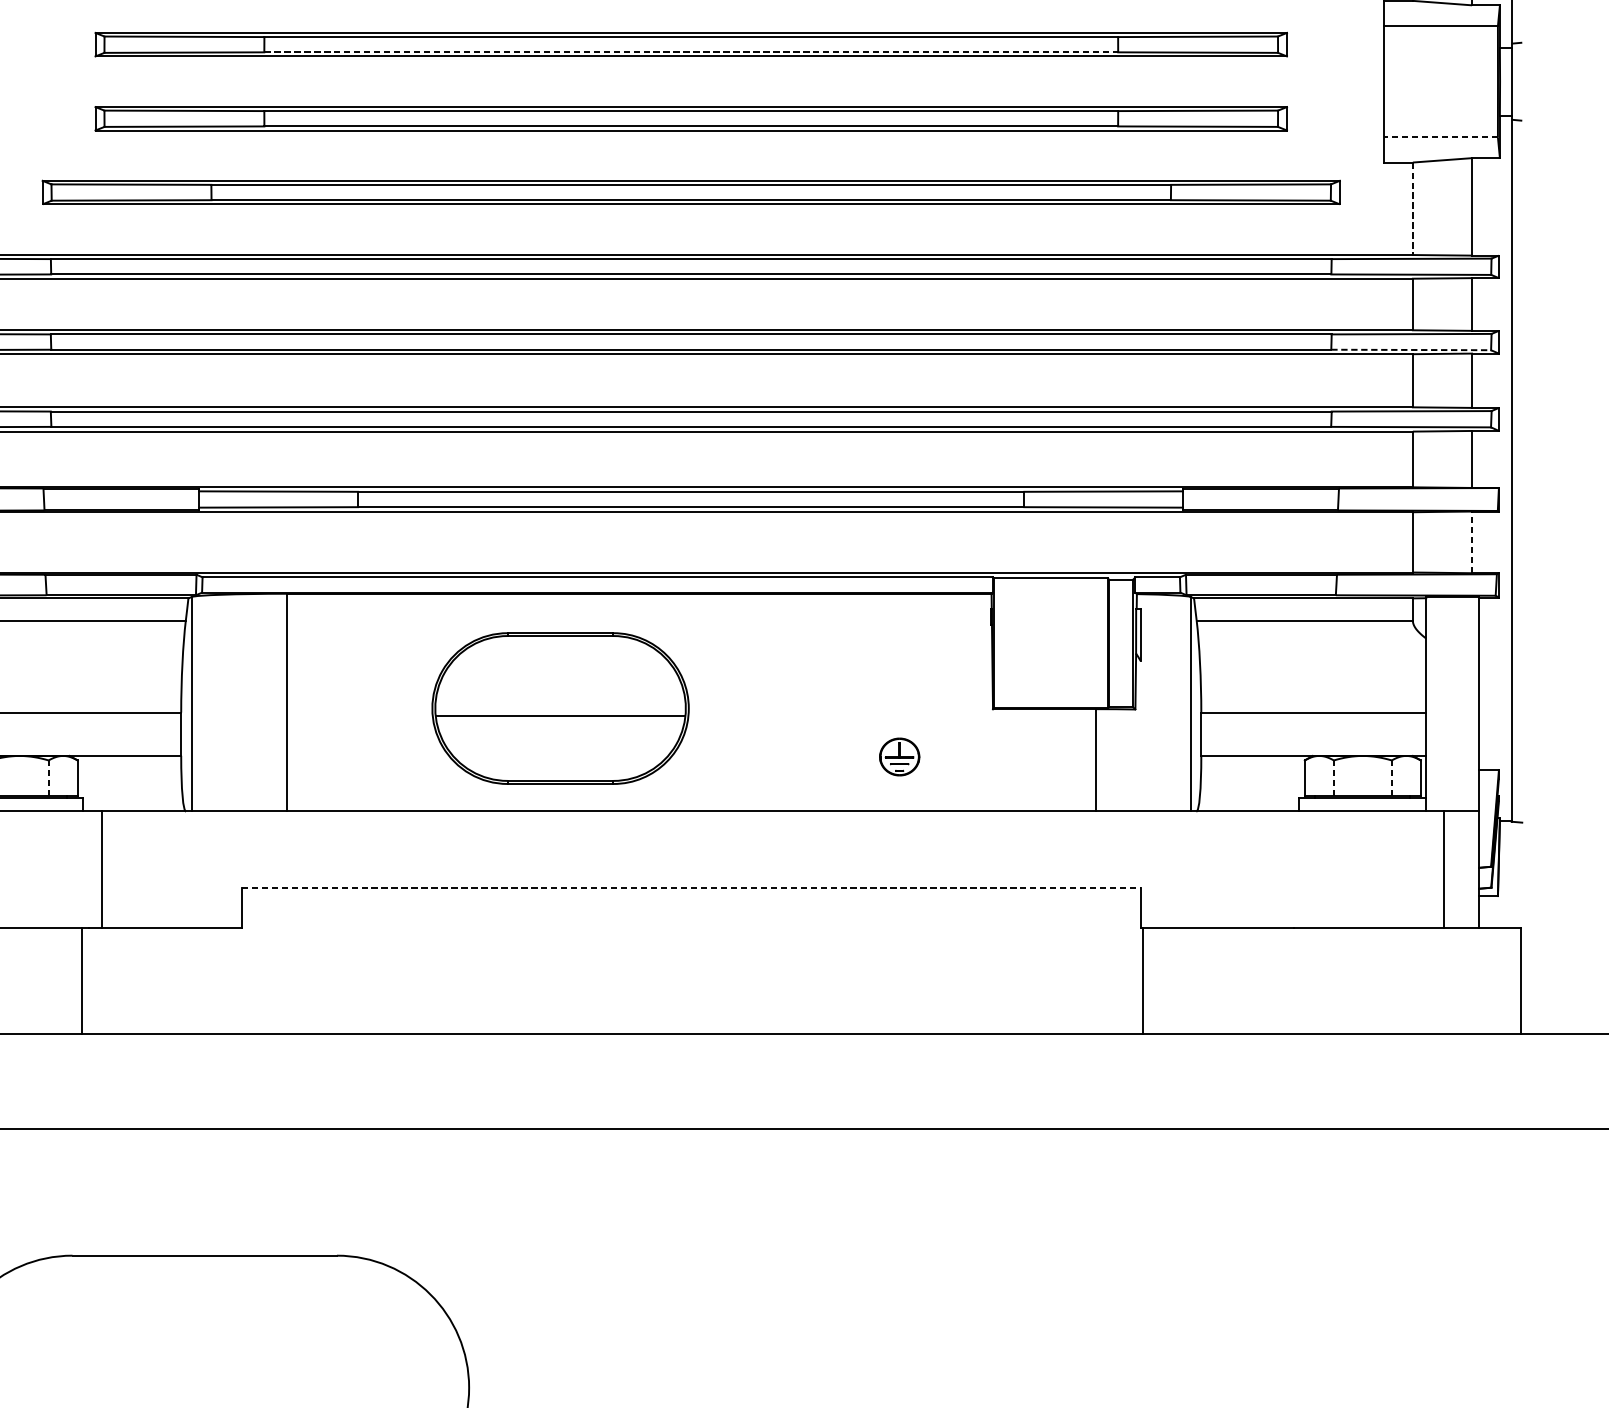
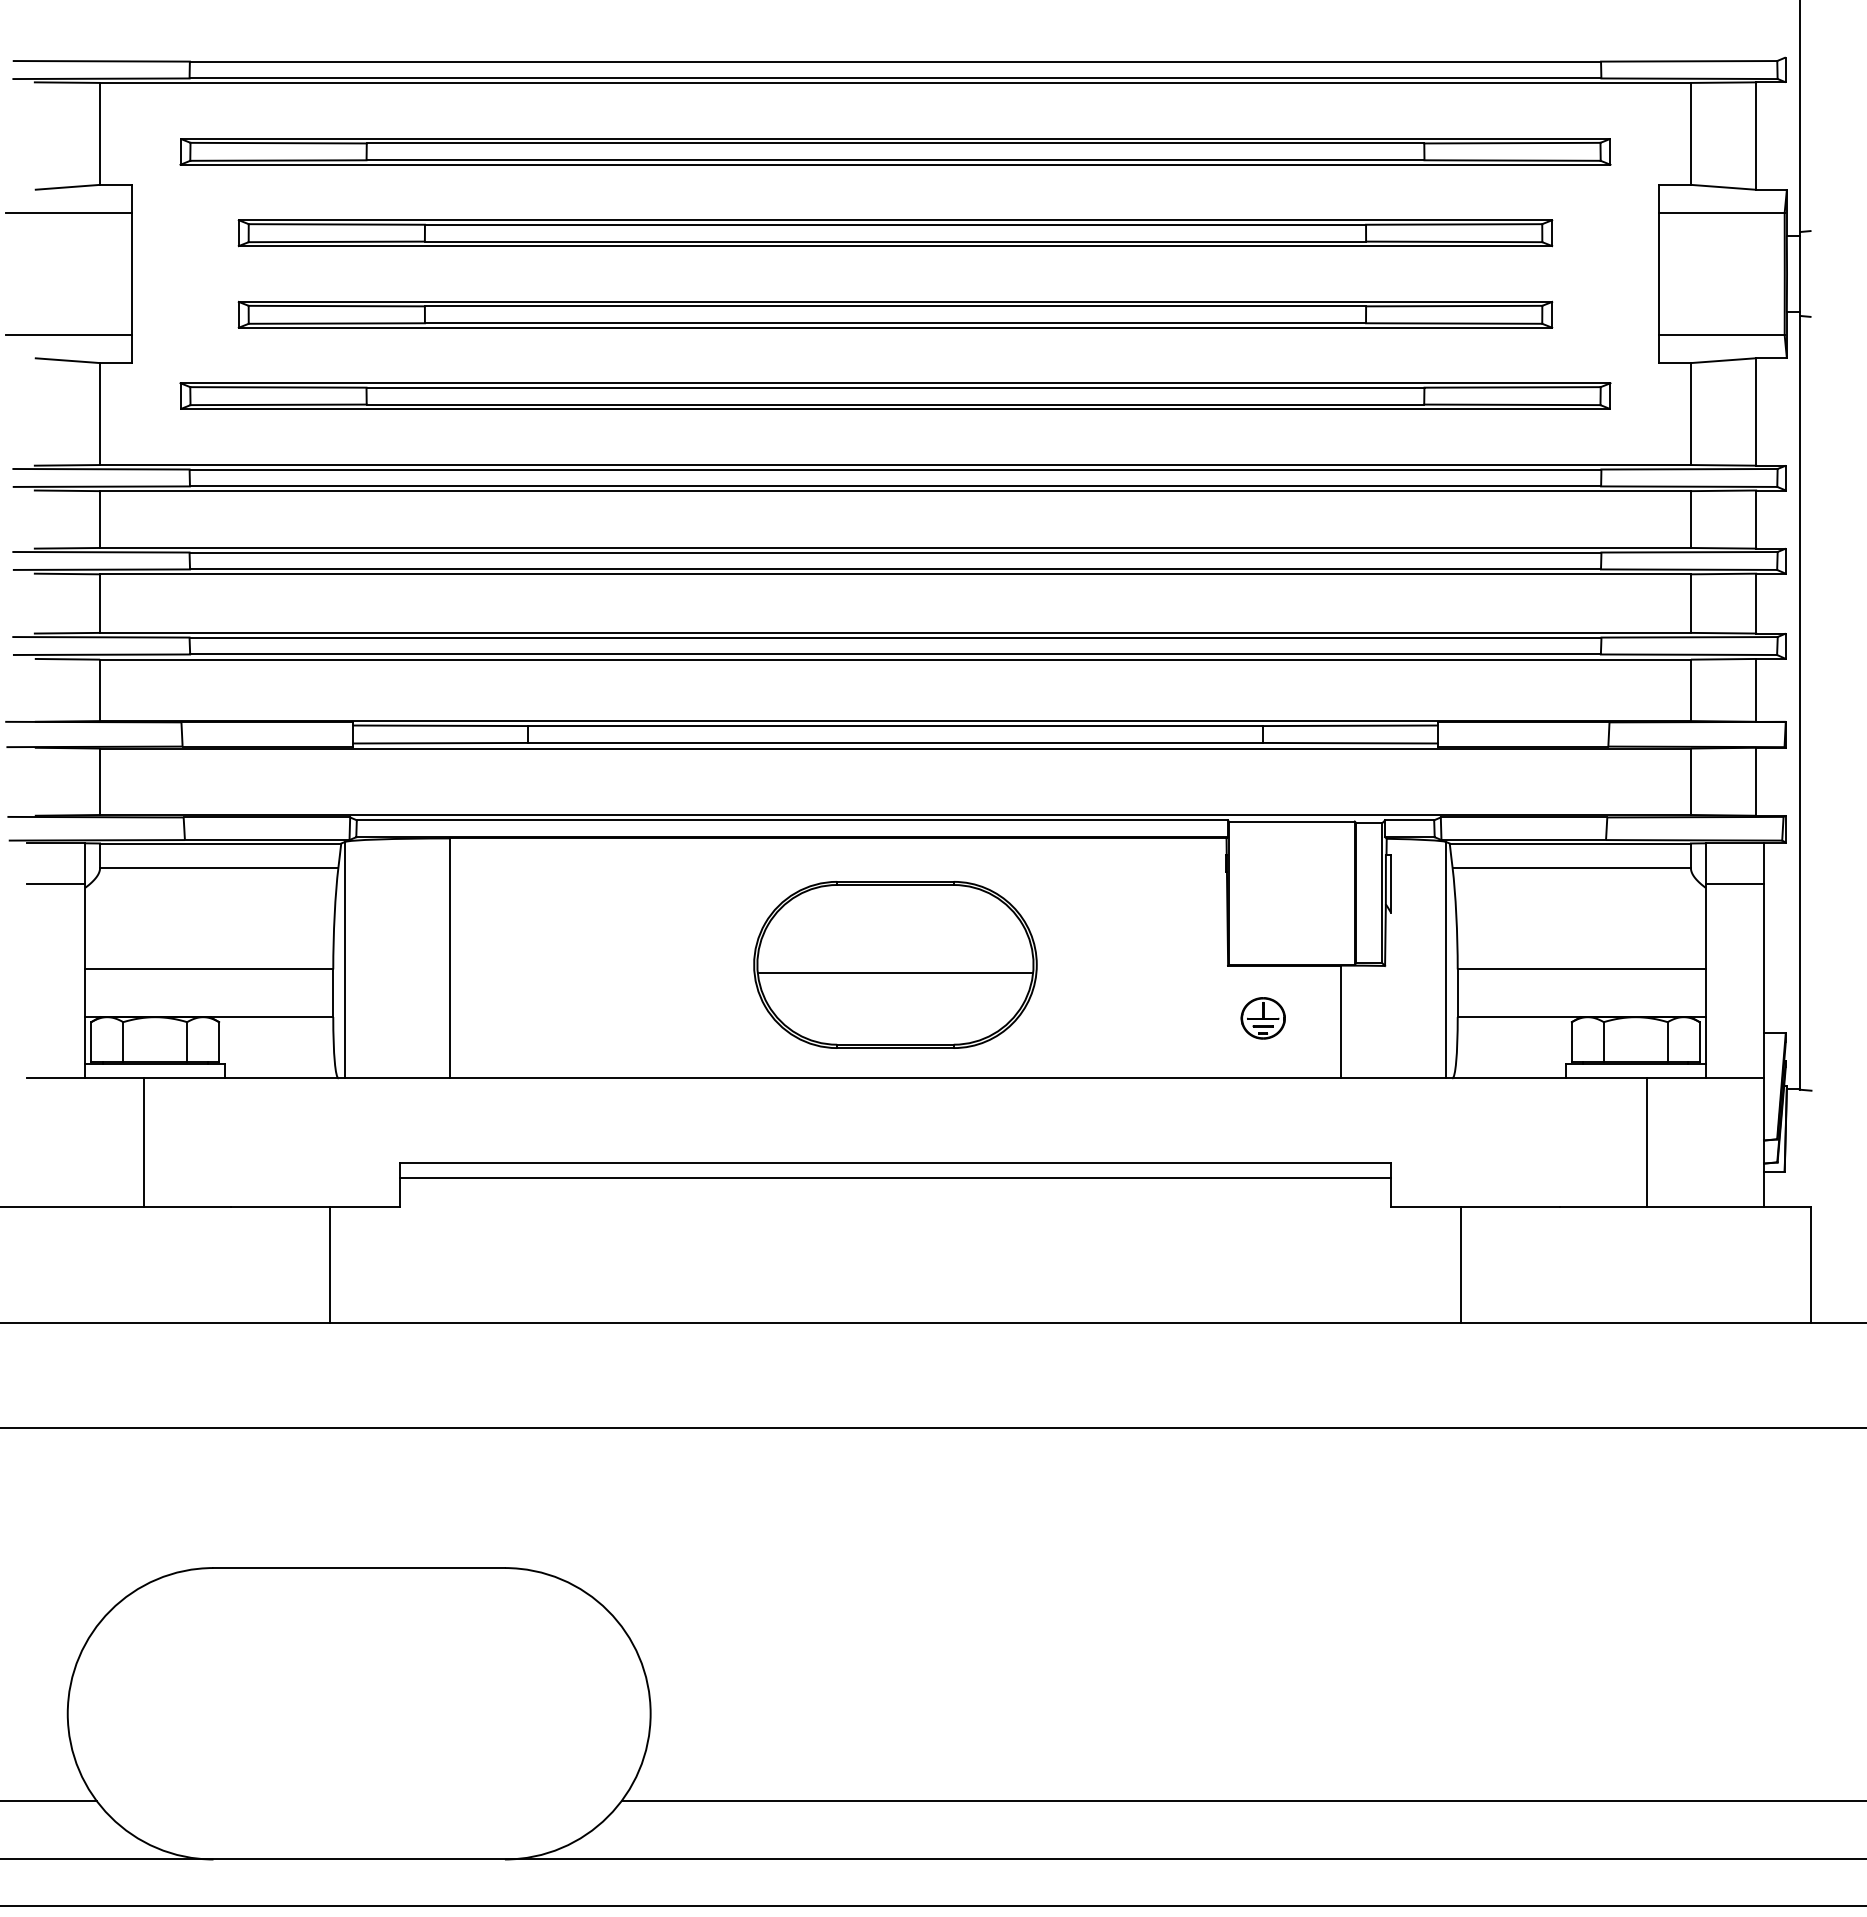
line: (691, 52) -> (895, 241), dashed -> solid
line: (1440, 137) -> (1721, 335), dashed -> solid
line: (1412, 209) -> (1690, 414), dashed -> solid
line: (1411, 349) -> (1689, 569), dashed -> solid
line: (1472, 542) -> (1756, 781), dashed -> solid
line: (1452, 634) -> (1734, 883), added
part: (560, 708) -> (895, 964), moved
part: (899, 757) -> (1262, 1018), moved
line: (48, 778) -> (187, 1041), dashed -> solid
line: (1333, 778) -> (1603, 1041), dashed -> solid
line: (1391, 778) -> (1667, 1041), dashed -> solid
line: (101, 869) -> (143, 1142), moved
line: (1444, 869) -> (1647, 1142), moved
line: (691, 887) -> (895, 1162), dashed -> solid
line: (691, 901) -> (895, 1177), added
line: (82, 980) -> (330, 1264), moved
line: (1143, 980) -> (1460, 1264), moved

